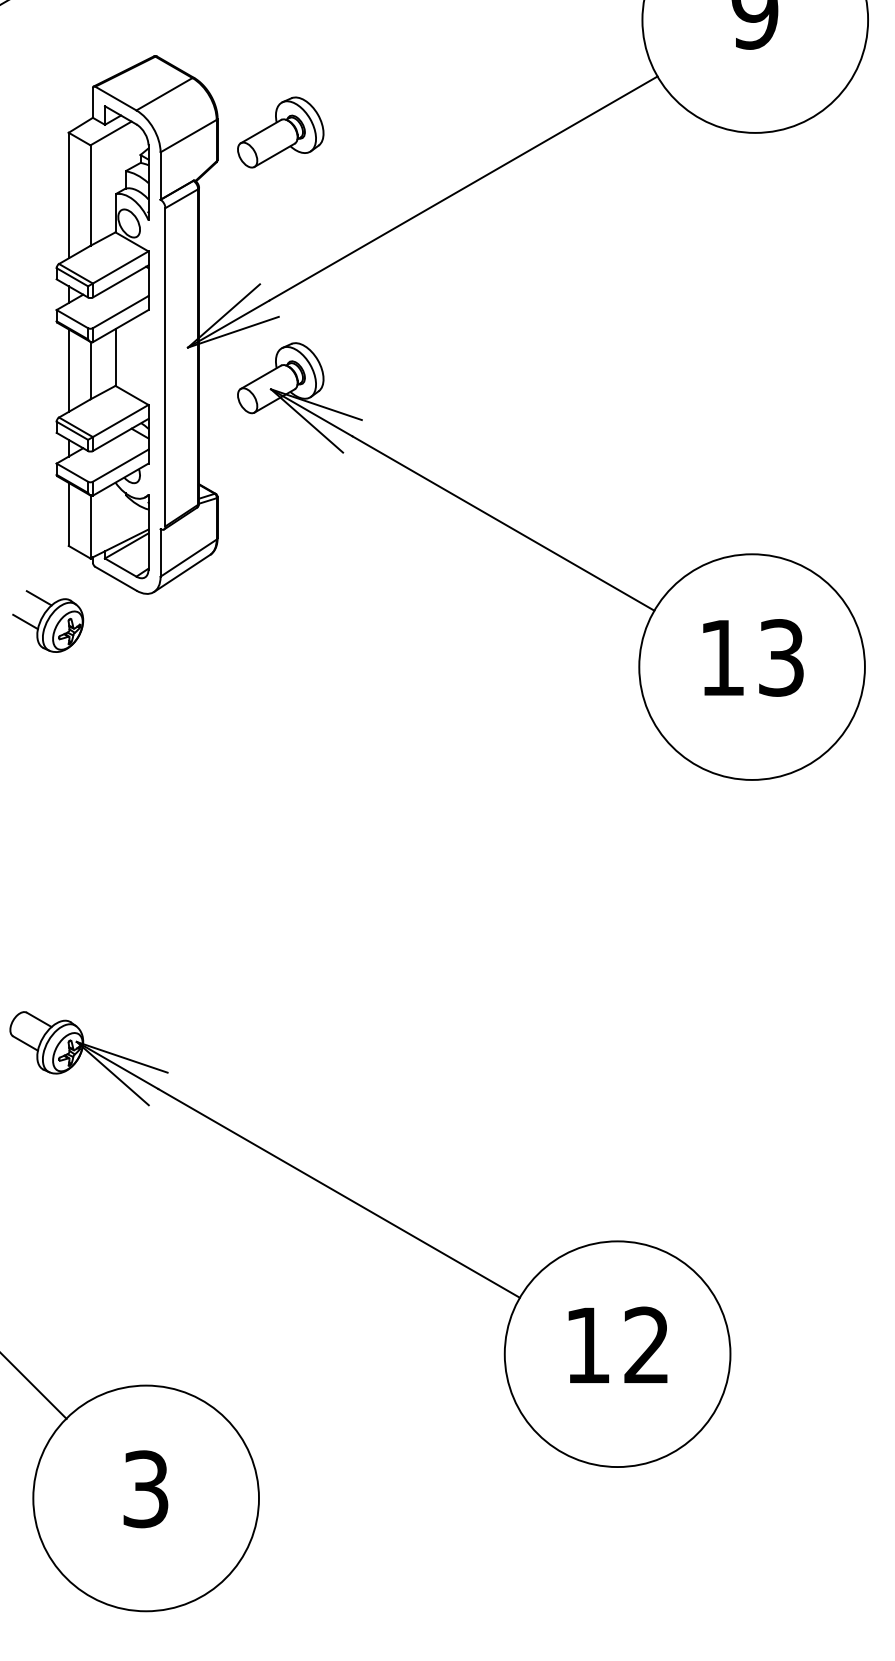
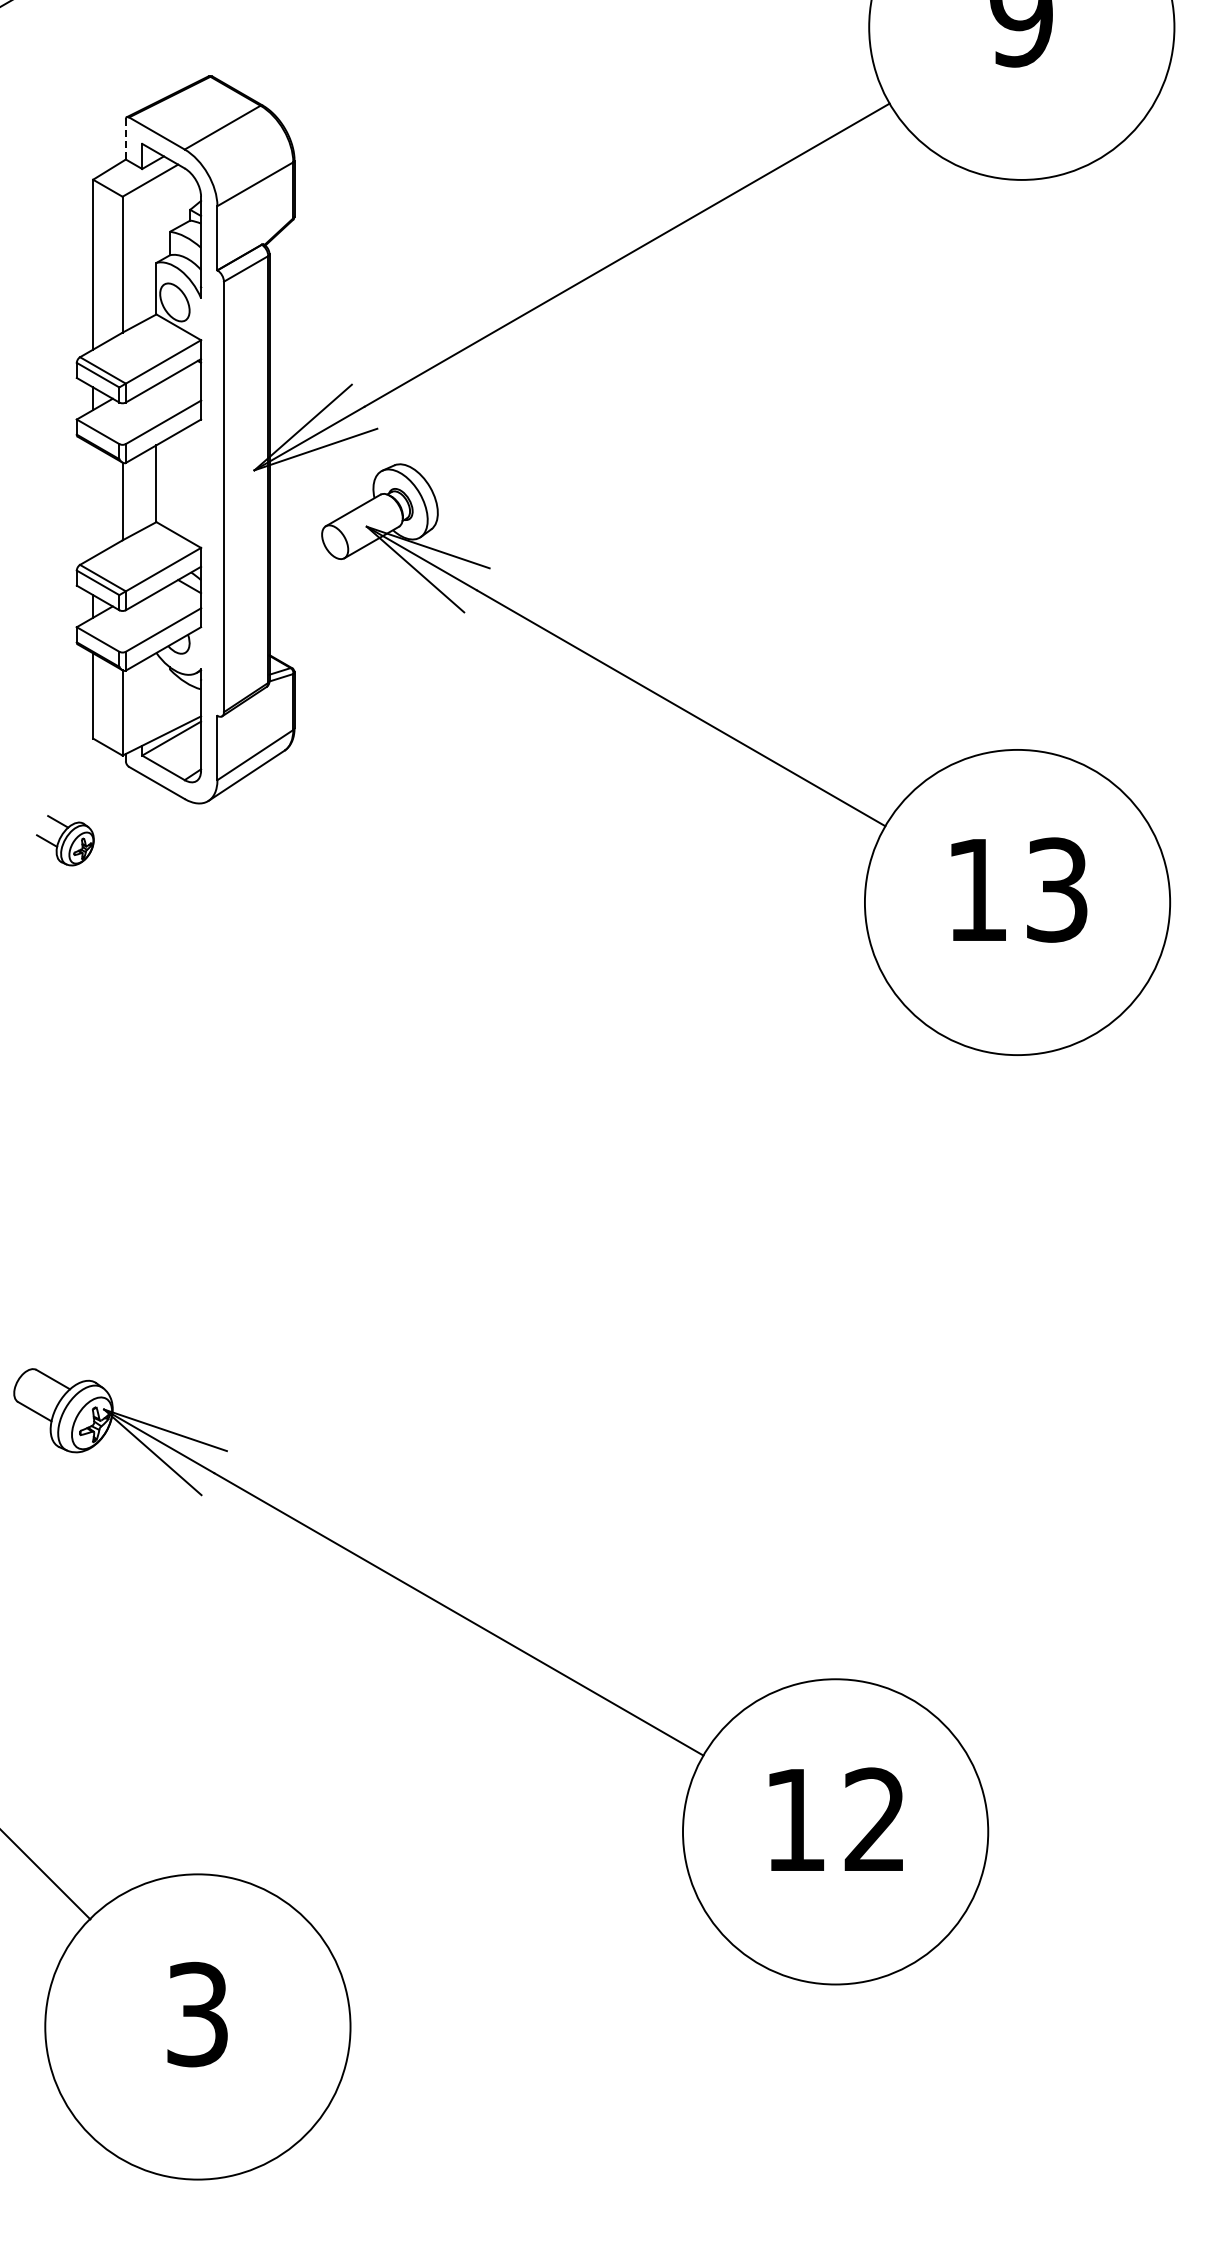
line: (92, 103) -> (125, 139), solid -> dashed
part: (280, 132) -> (379, 179), removed
line: (68, 370) -> (93, 501), removed
part: (48, 621) -> (65, 840), size x0.6

